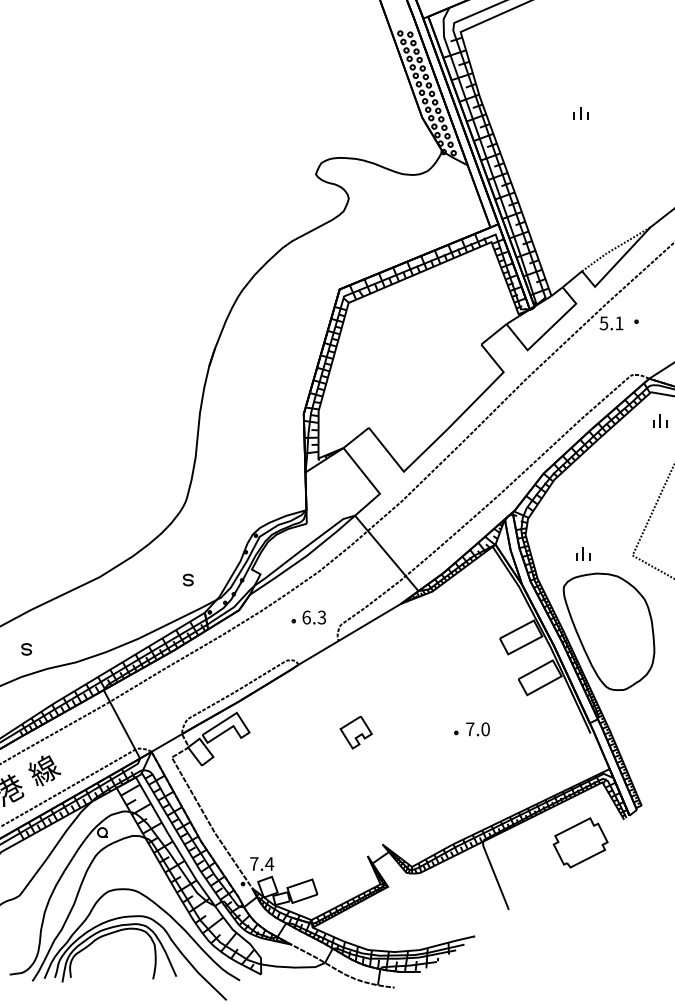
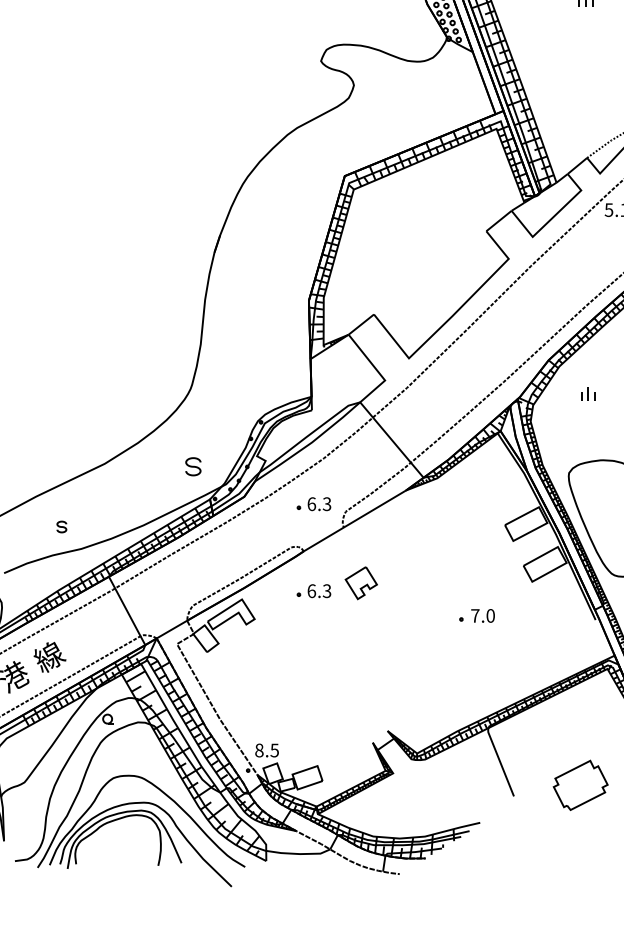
part: (583, 553) -> (588, 393), moved
part: (188, 579) -> (193, 466), size x1.6
part: (26, 649) -> (61, 527), moved
part: (308, 704) -> (313, 591), added
part: (355, 732) -> (360, 583), moved
part: (580, 842) -> (580, 785), moved
text: (262, 863) -> (267, 750), 7.4 -> 8.5

